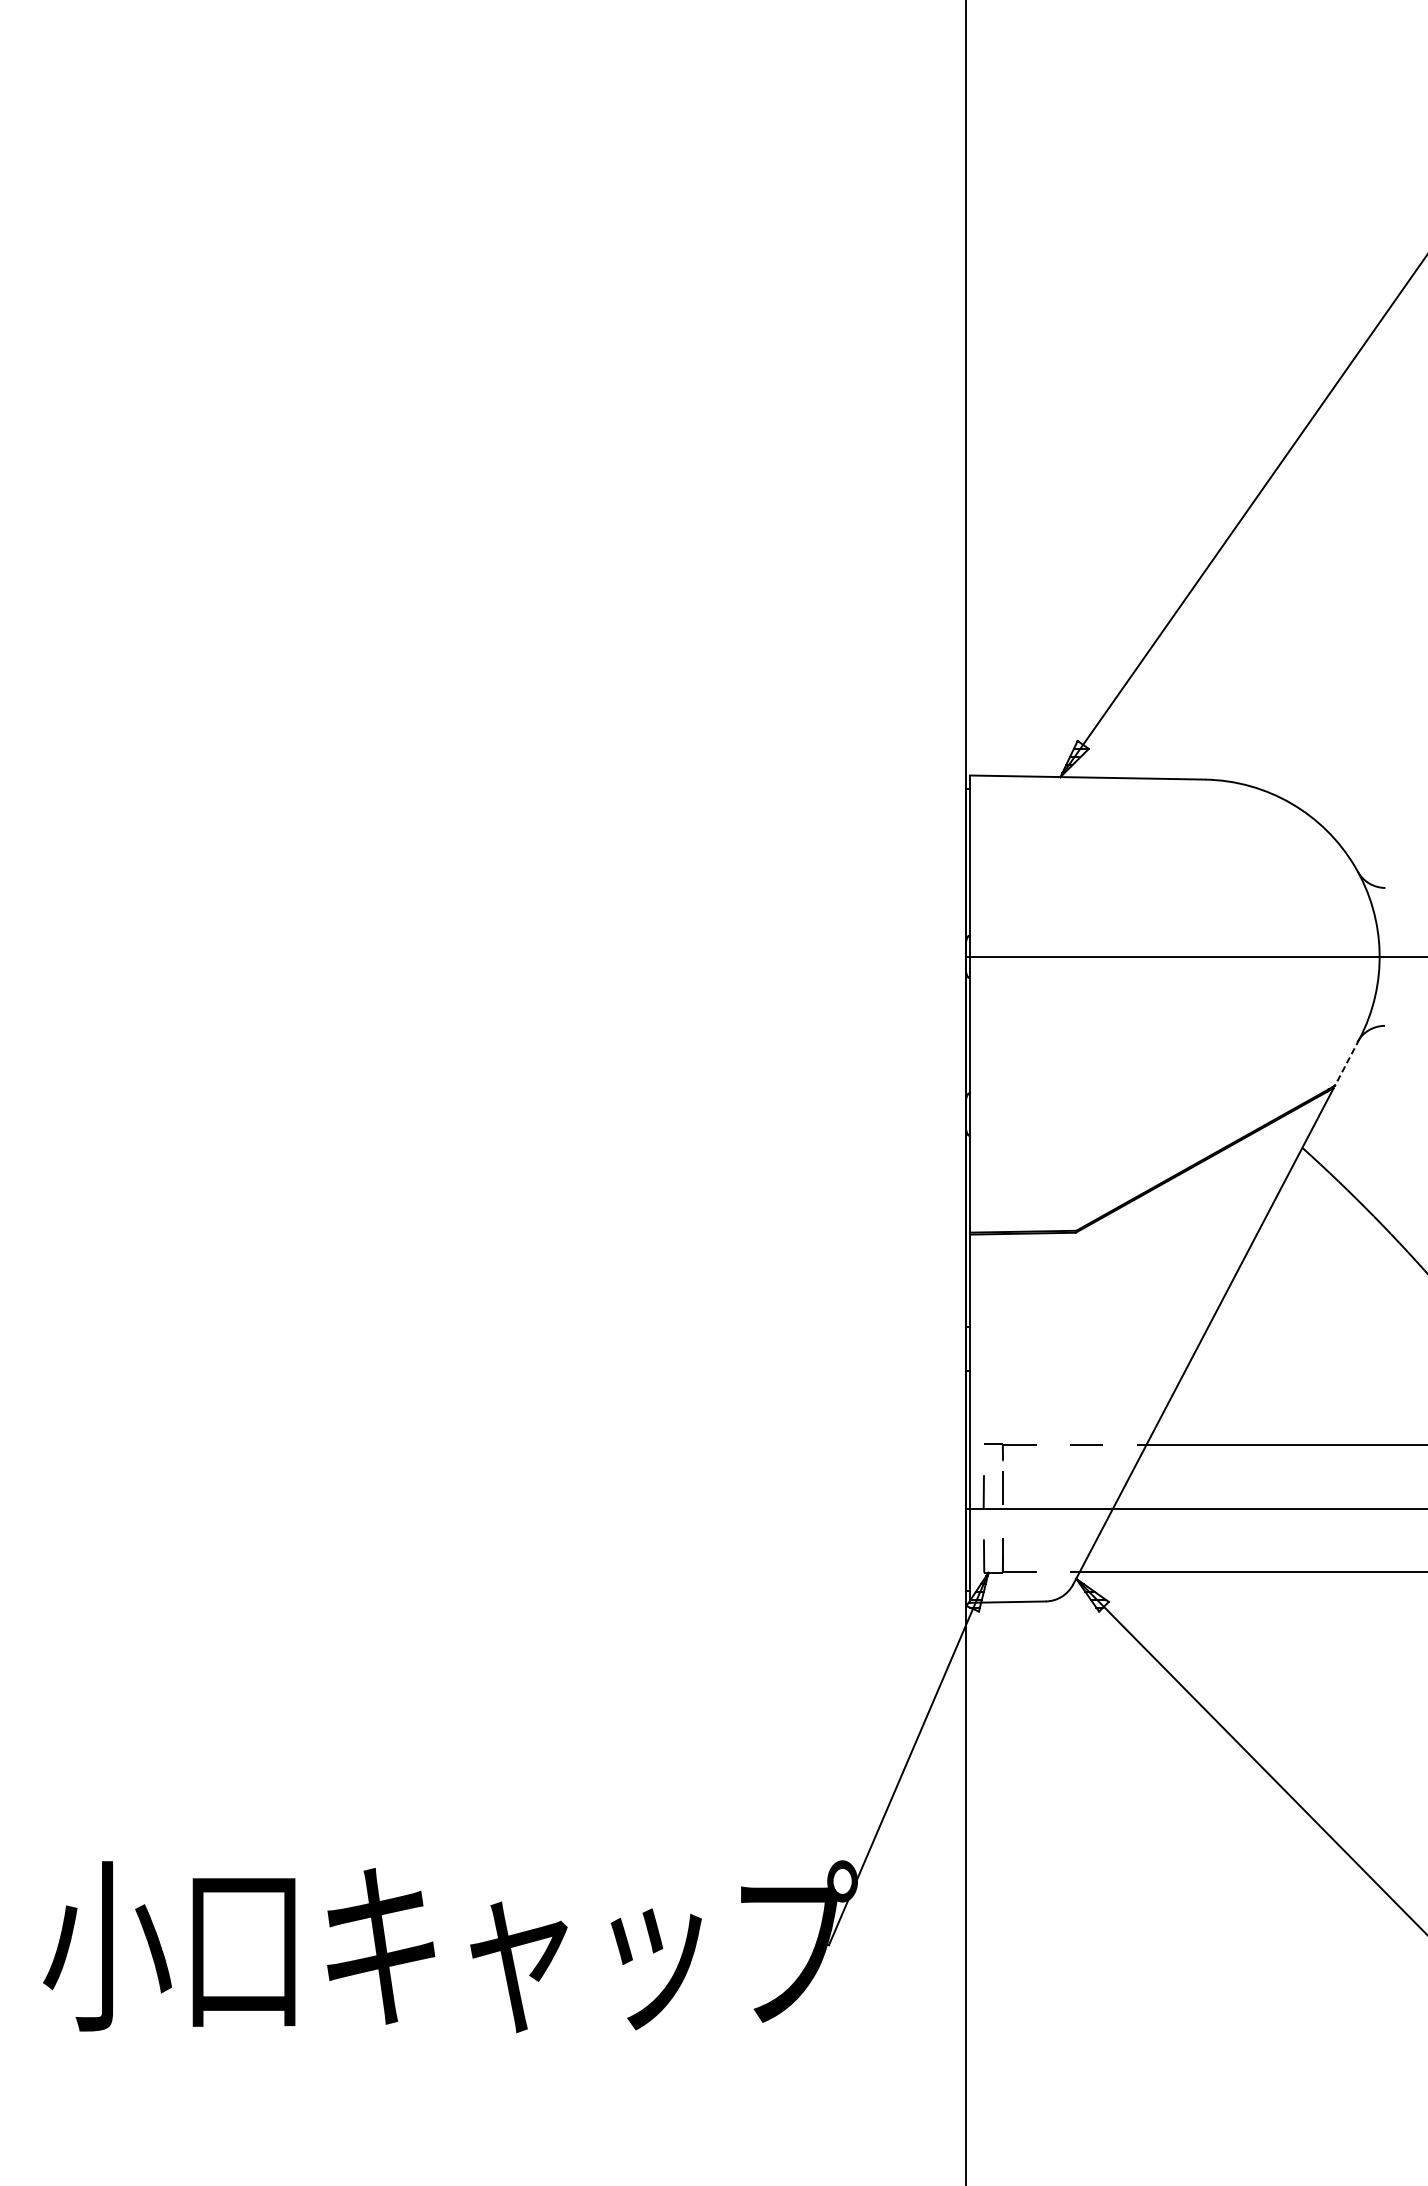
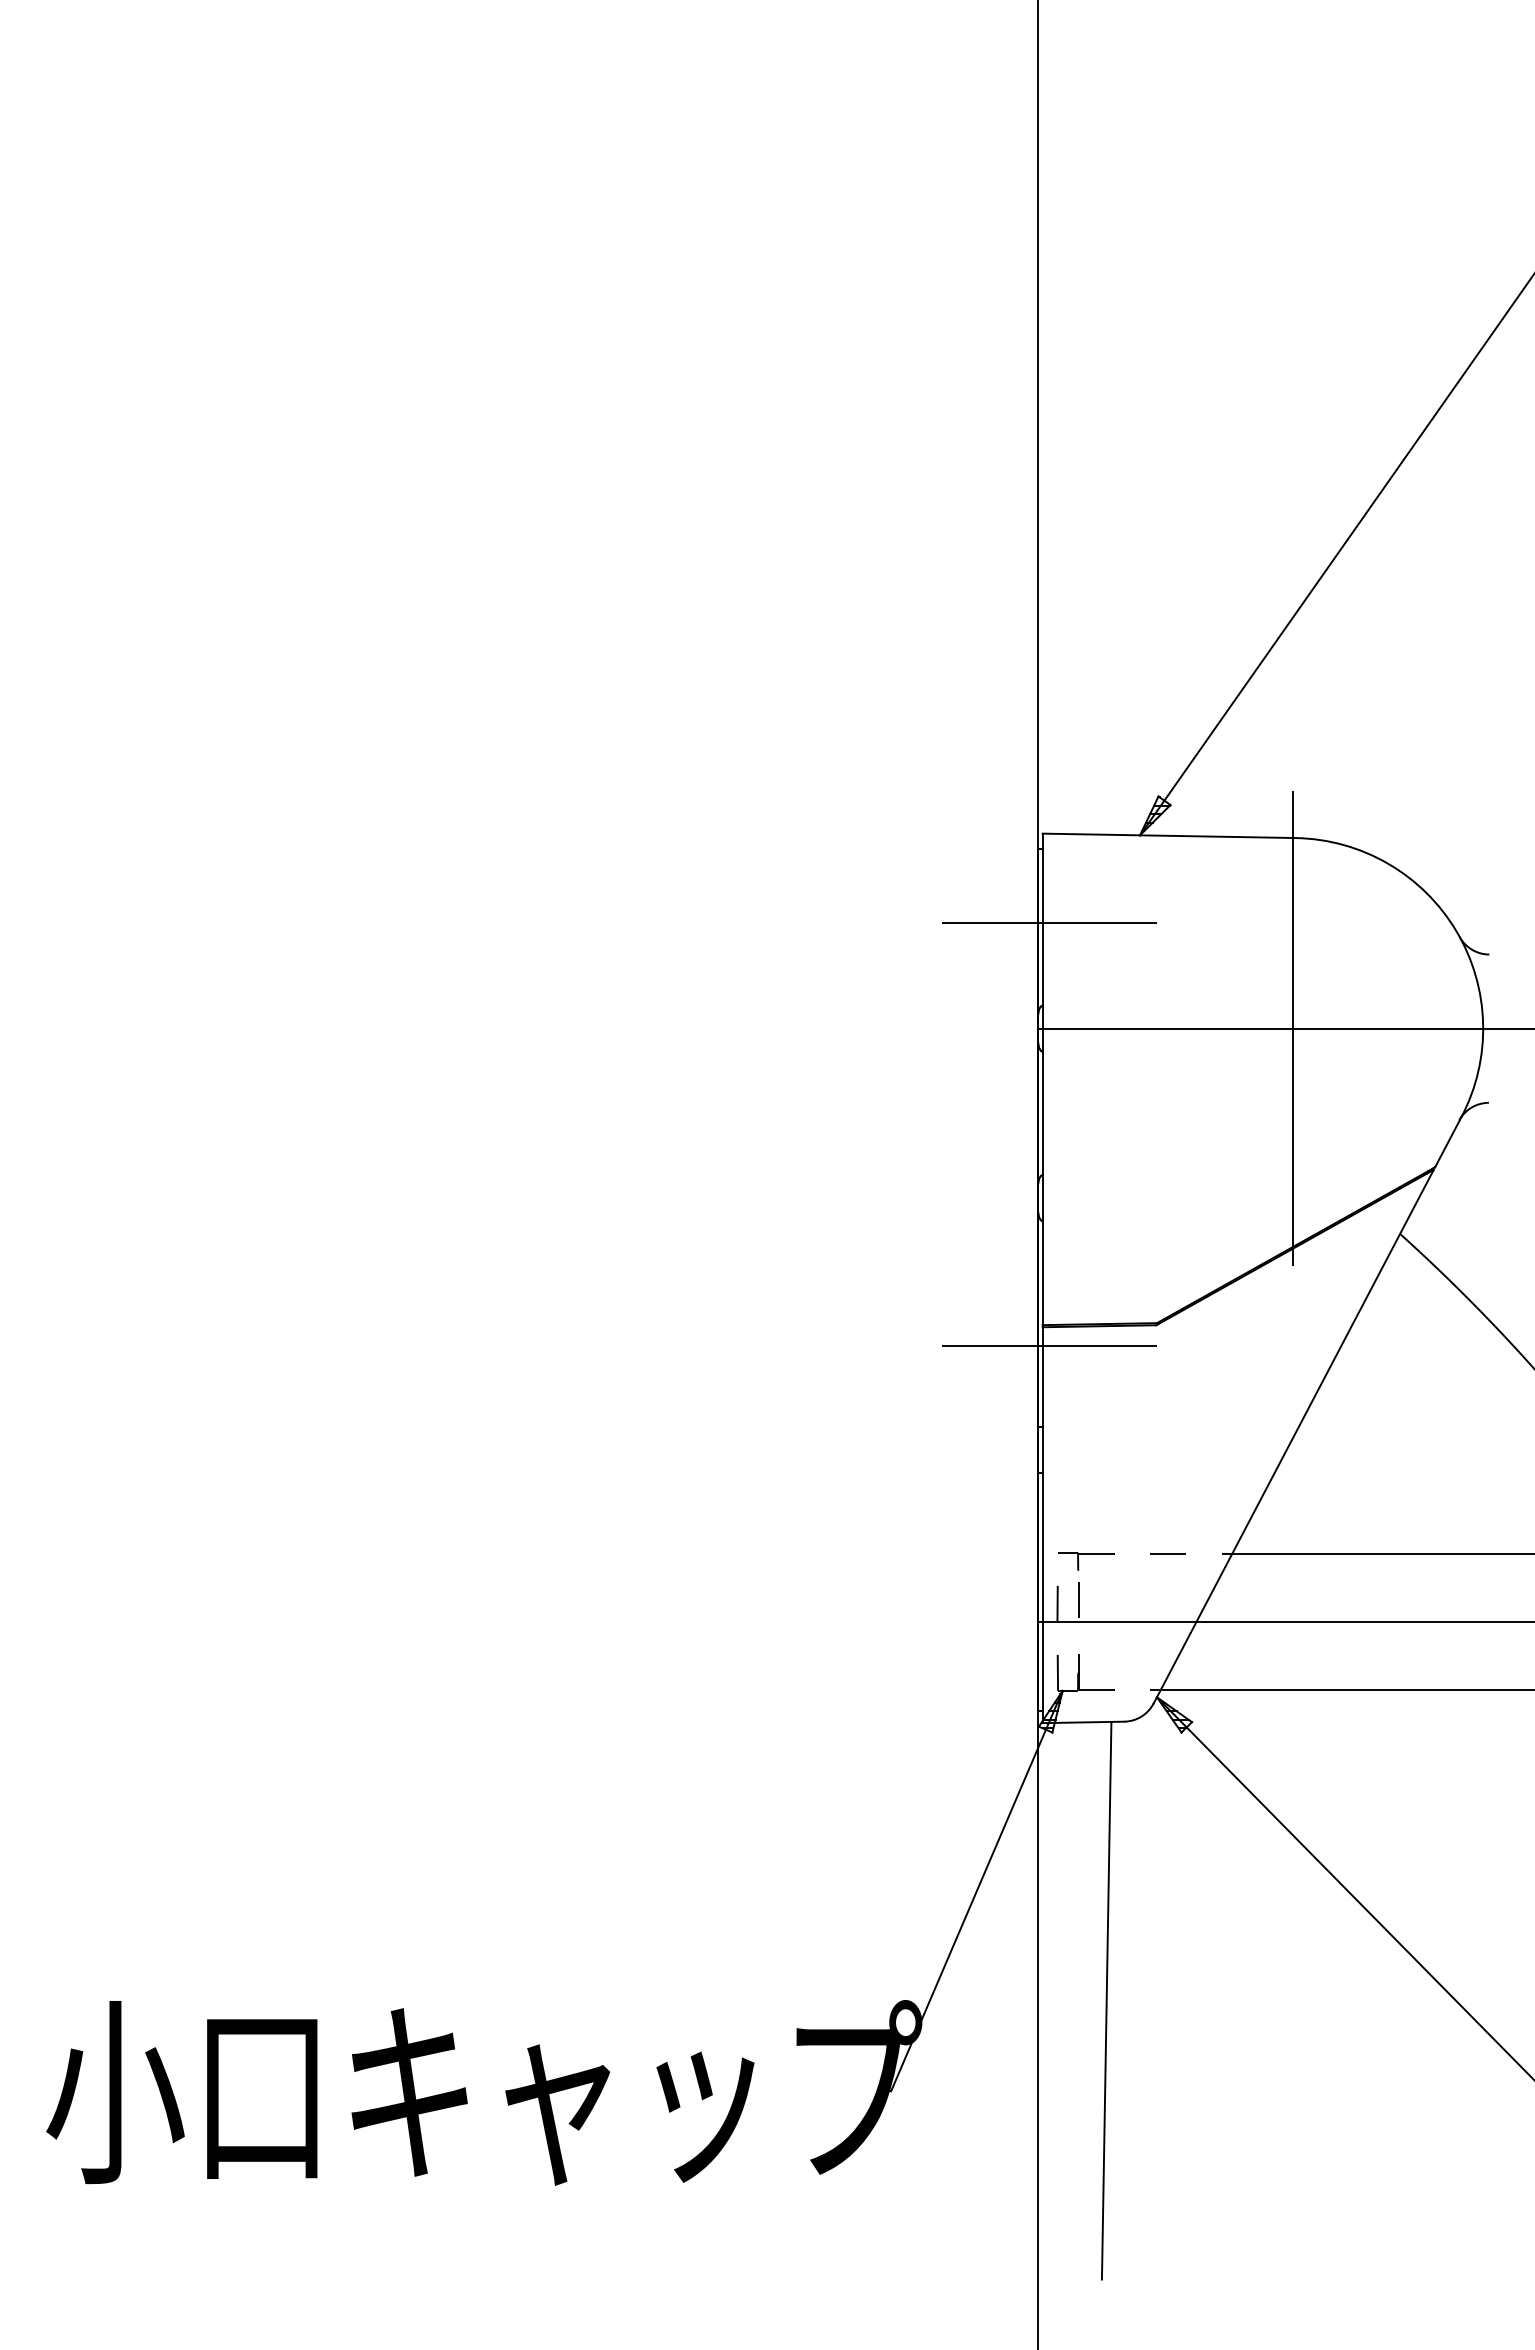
line: (975, 858) -> (1048, 922), added
line: (1202, 956) -> (1292, 1028), added
line: (1347, 1062) -> (1448, 1142), dashed -> solid
line: (975, 1252) -> (1048, 1346), added
line: (1029, 1860) -> (1106, 2000), added

